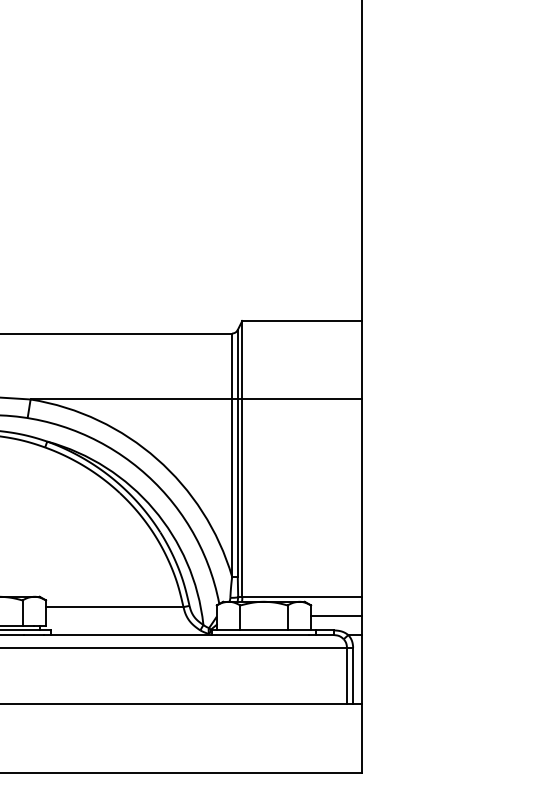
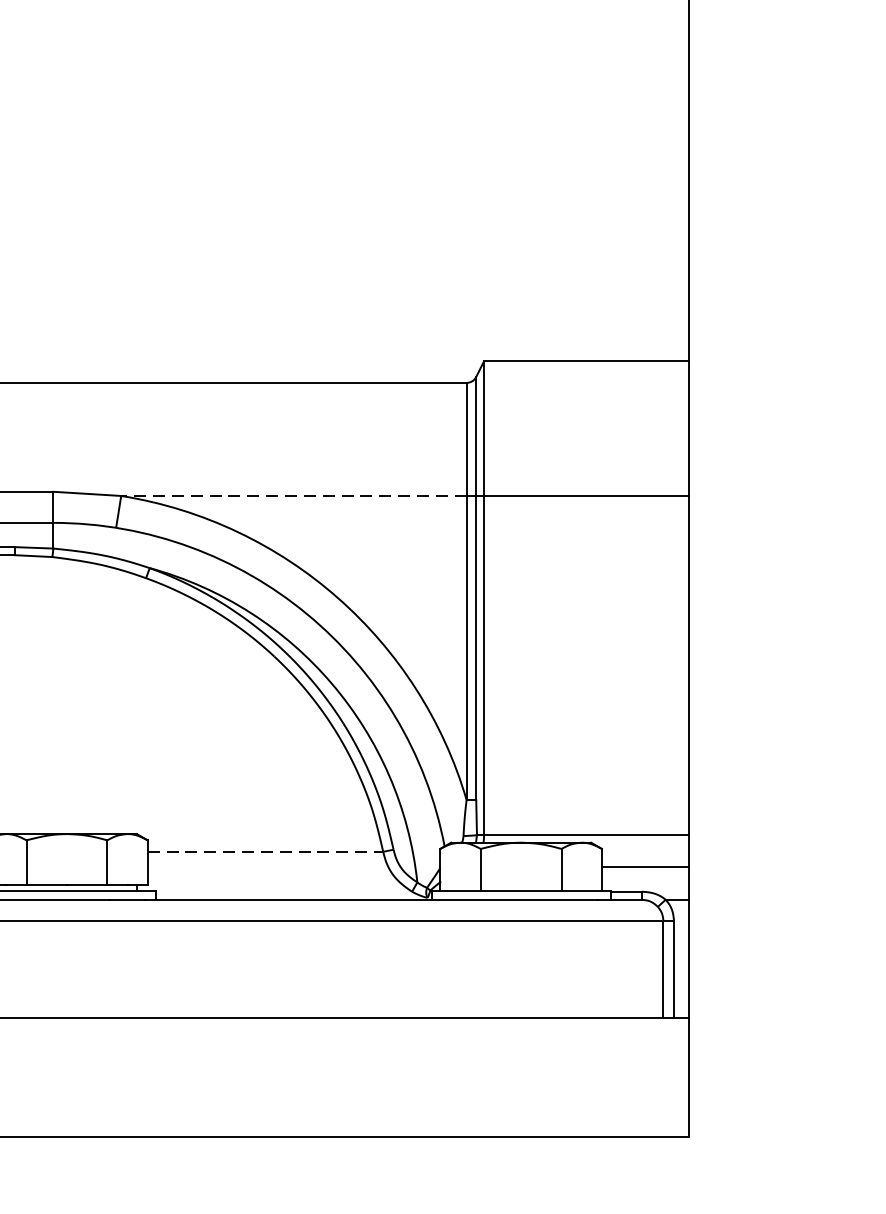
line: (131, 399) -> (294, 495), solid -> dashed
line: (114, 607) -> (264, 852), solid -> dashed

